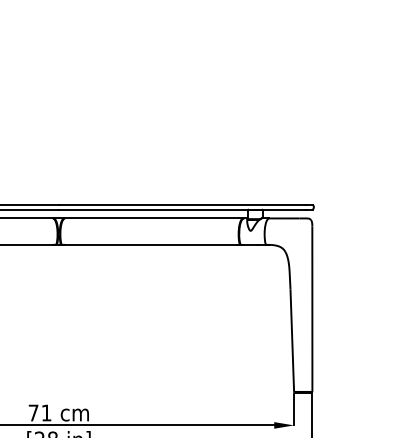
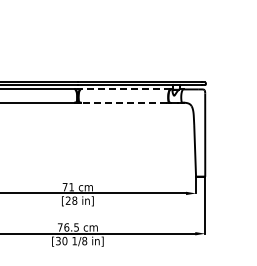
line: (153, 218) -> (125, 89), solid -> dashed
line: (149, 244) -> (123, 102), solid -> dashed

